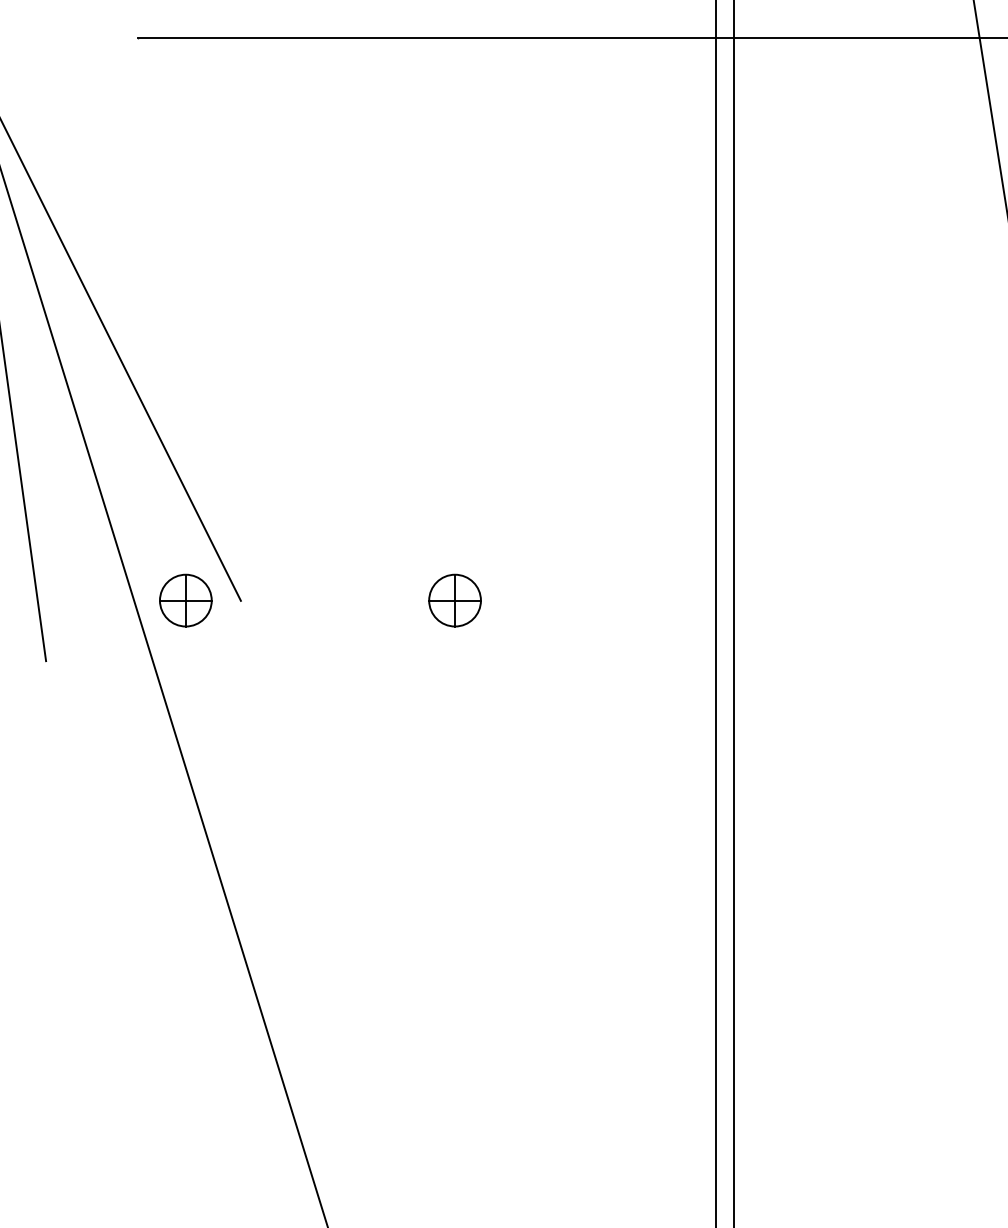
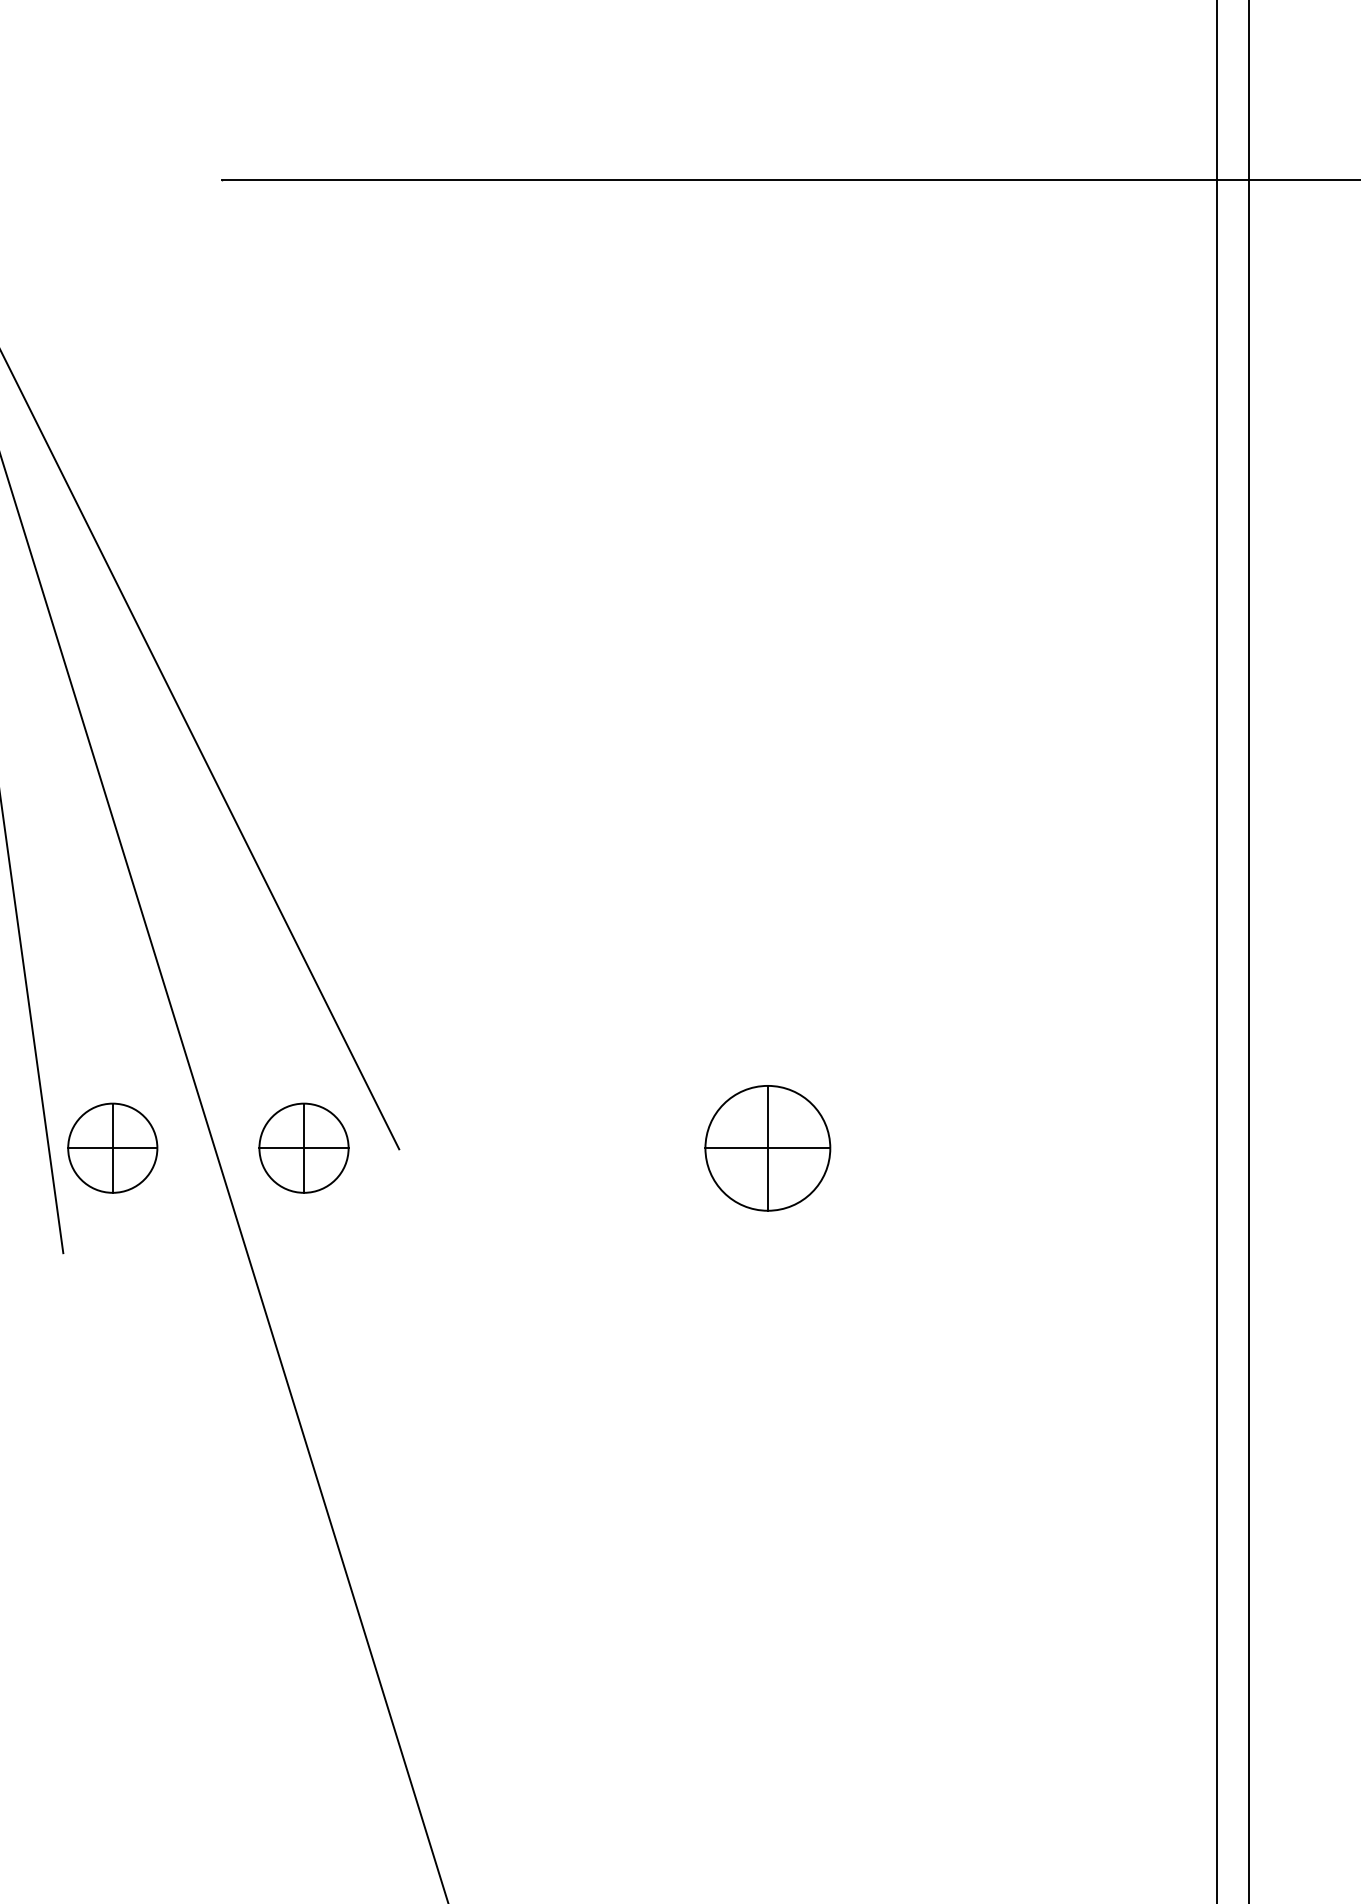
part: (74, 600) -> (112, 1148), added
part: (454, 600) -> (766, 1148), size x1.4

